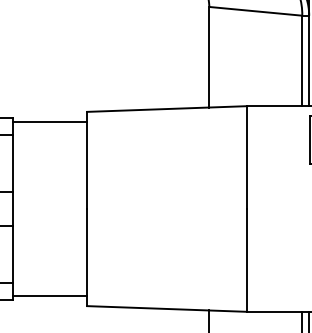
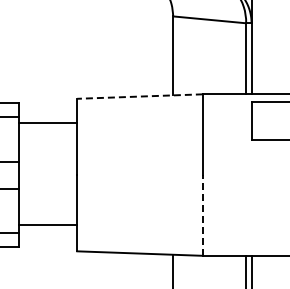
line: (167, 108) -> (140, 96), solid -> dashed
line: (49, 121) -> (47, 122), moved
line: (246, 259) -> (202, 214), solid -> dashed
line: (49, 296) -> (47, 225), moved

